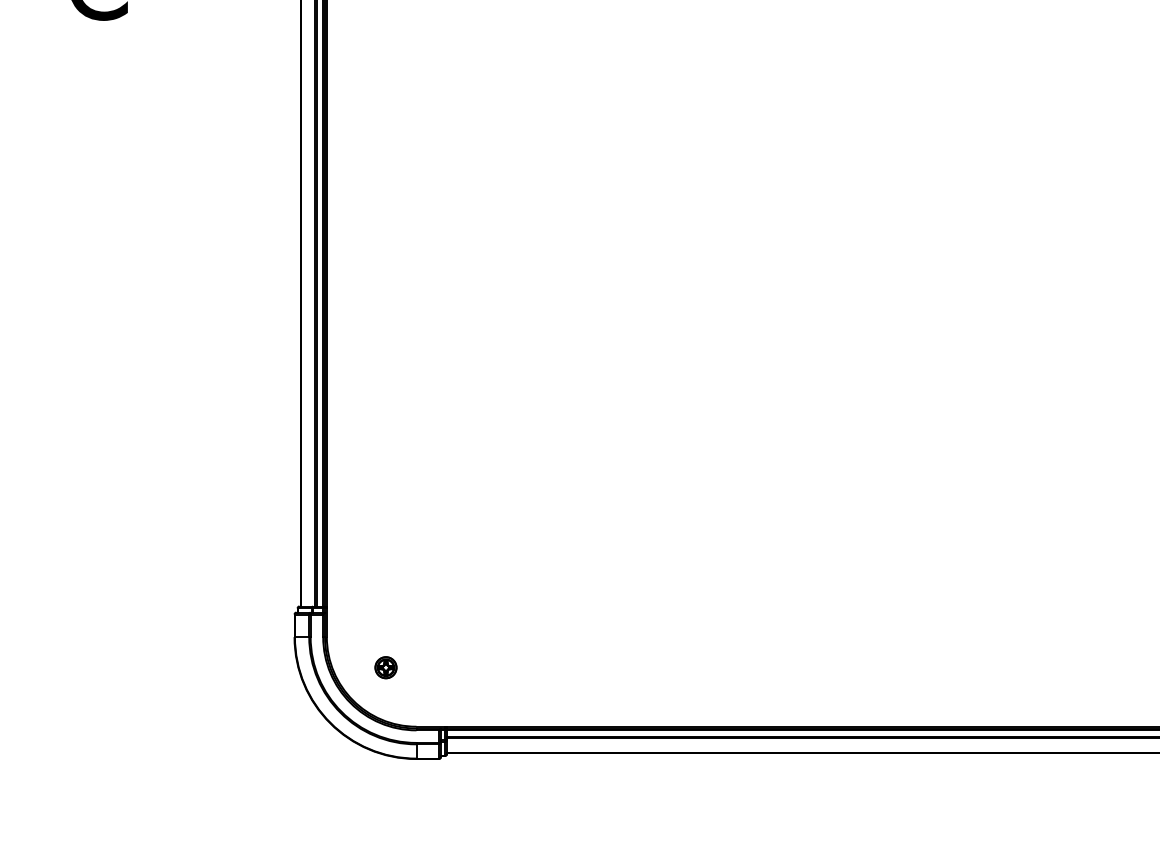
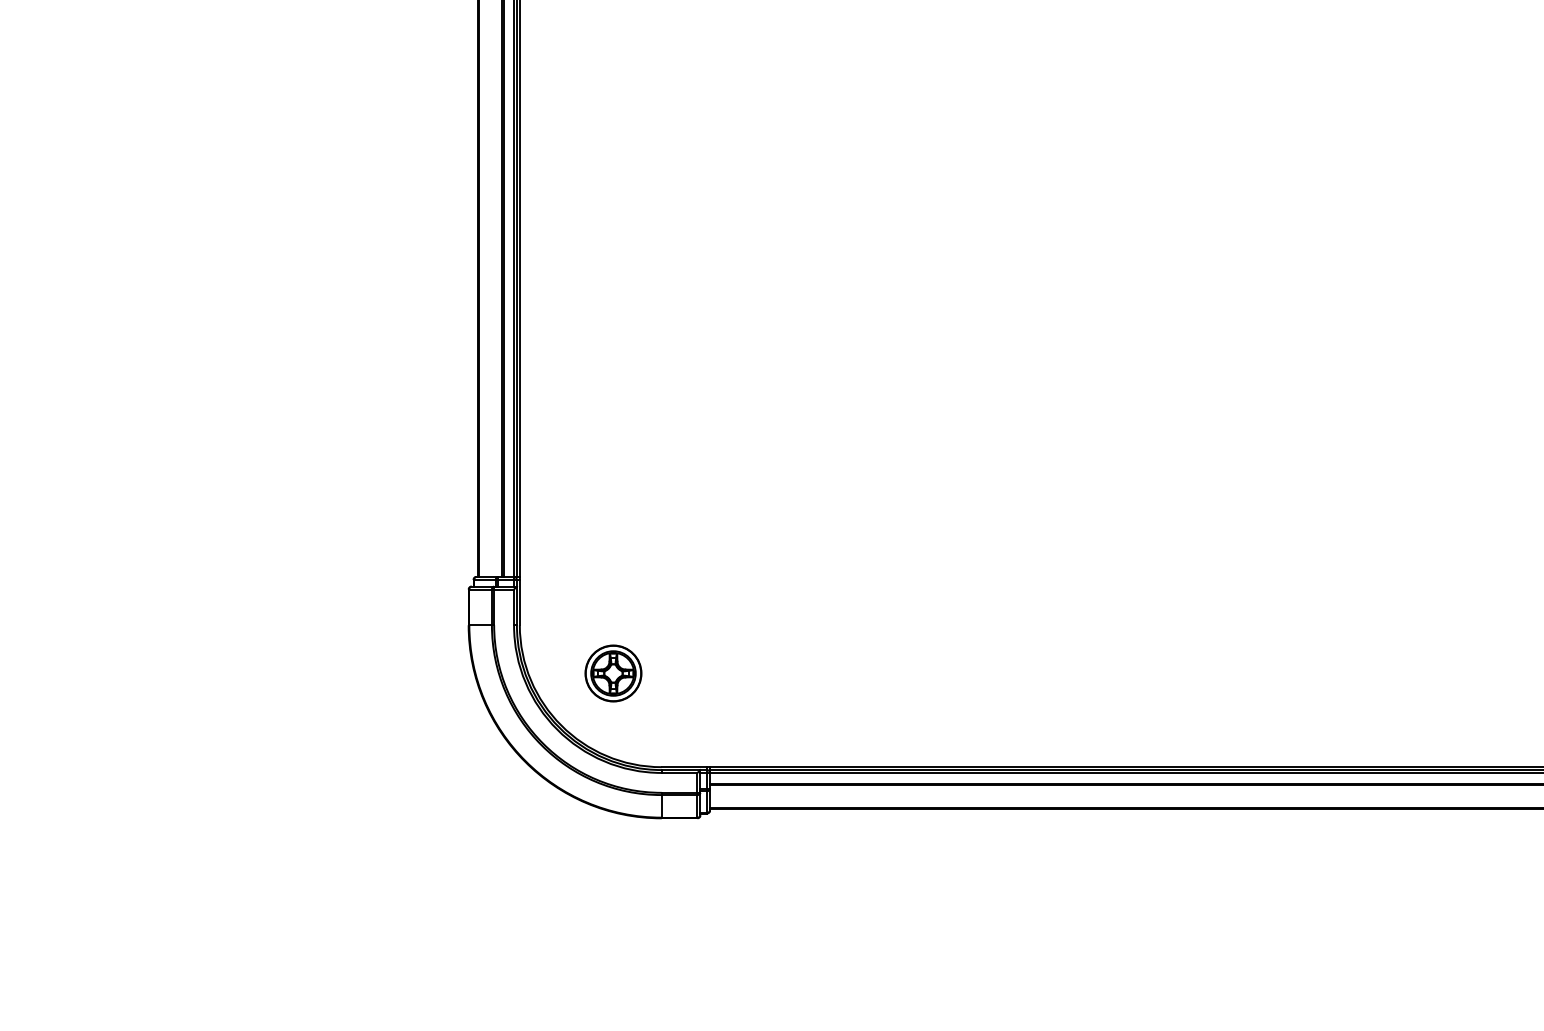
part: (385, 667) -> (612, 673), size x1.67

